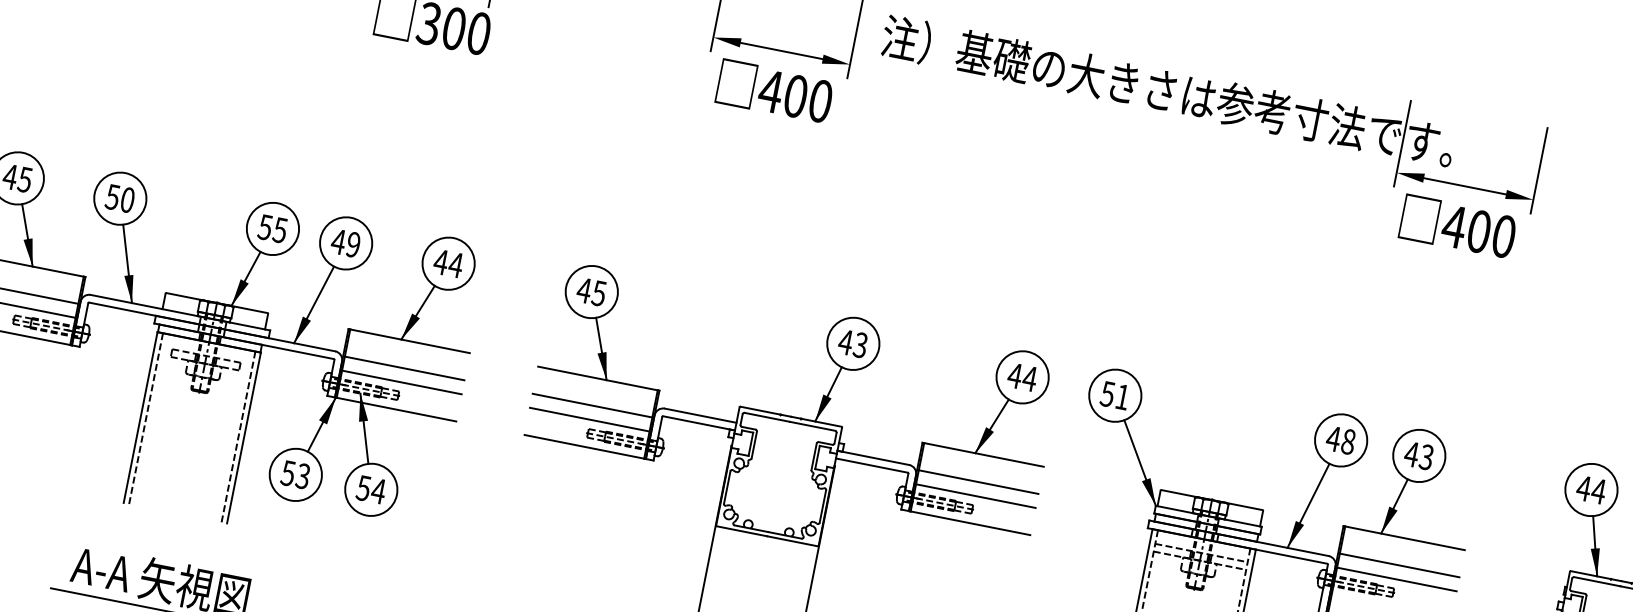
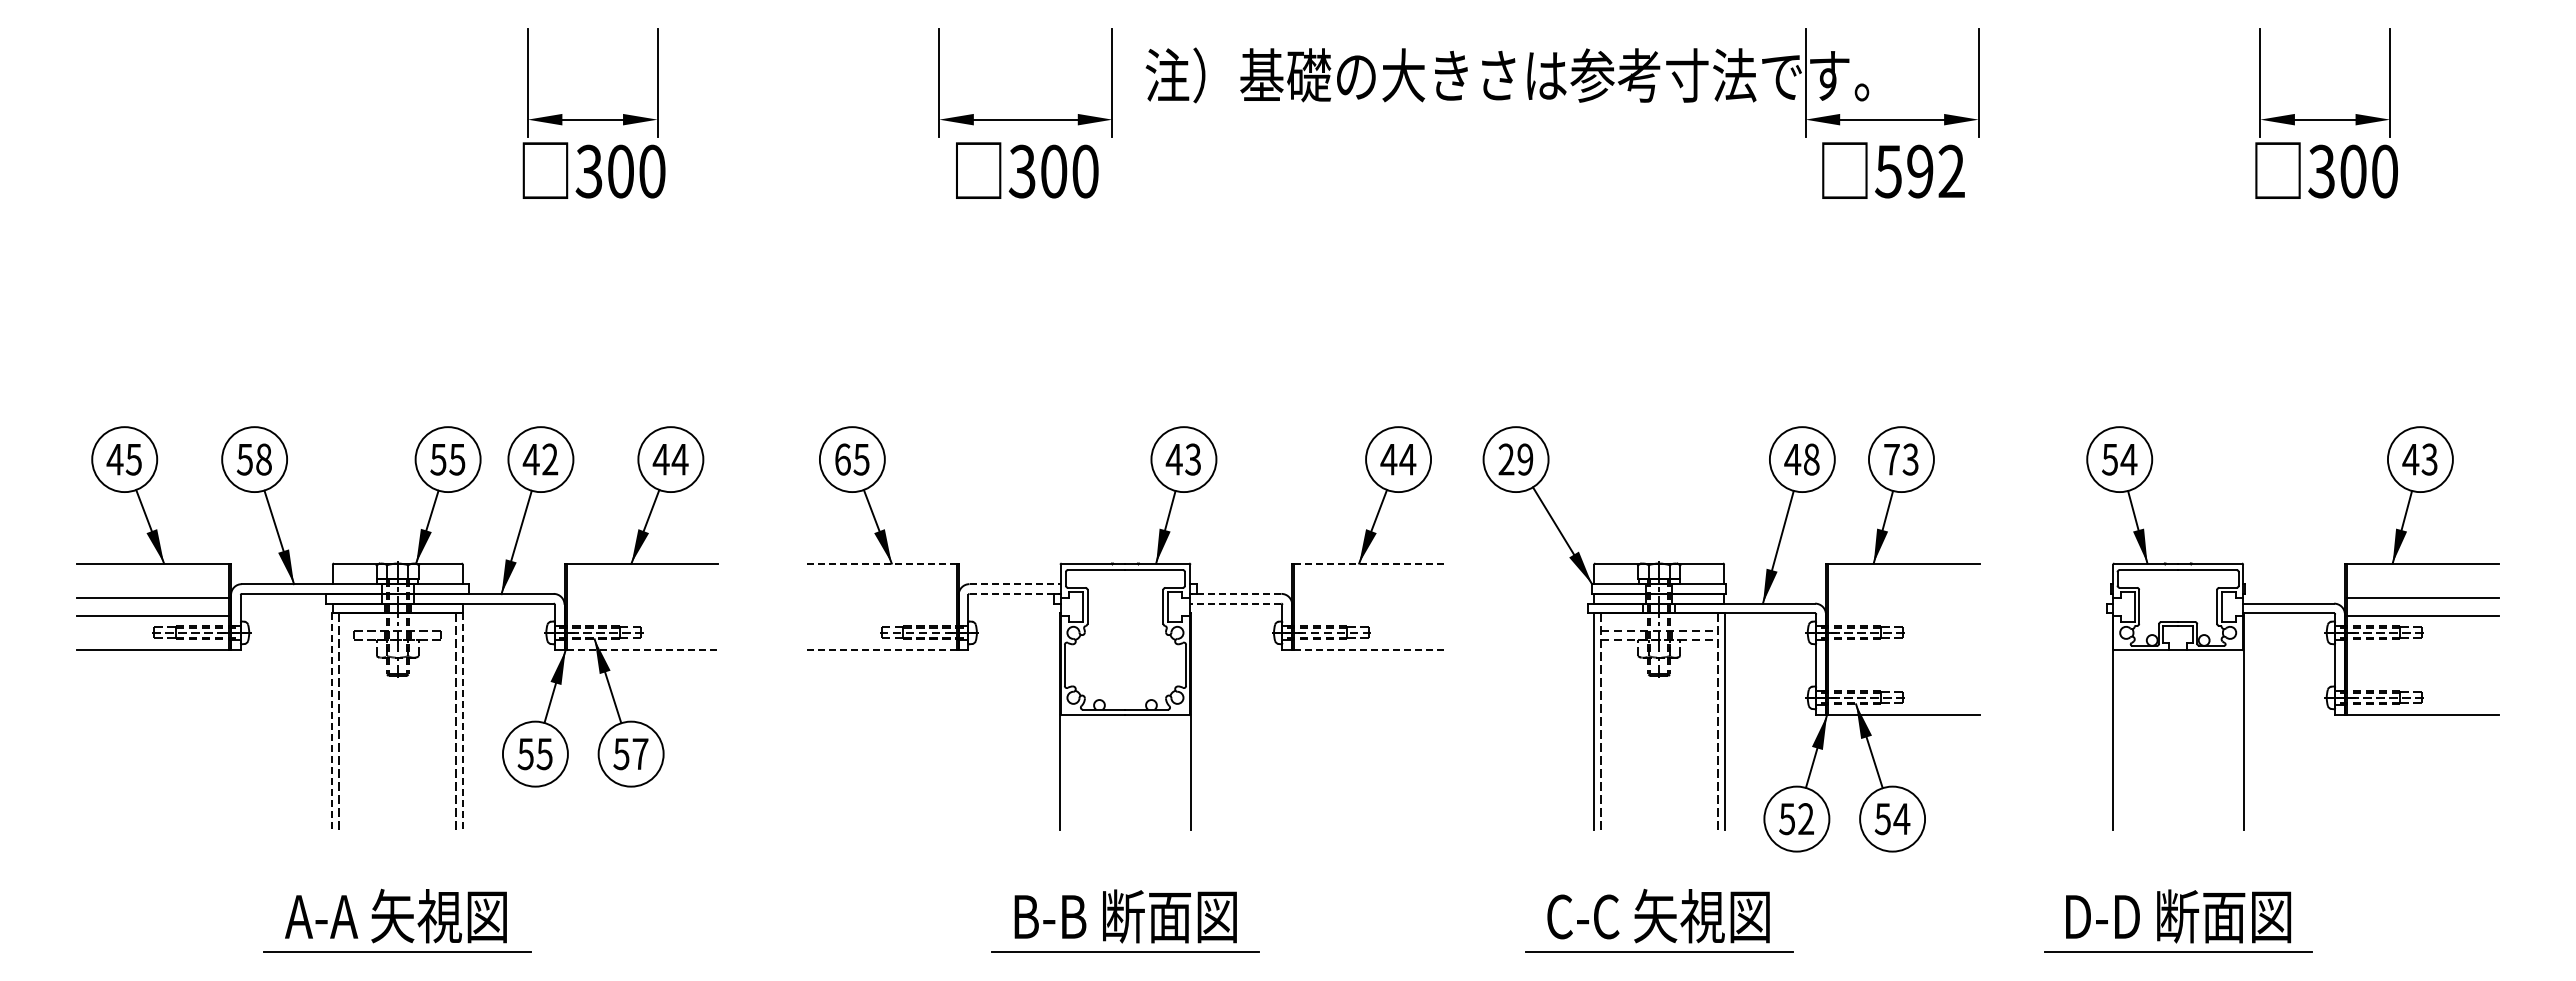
text: (770, 91) -> (1022, 171), 400 -> 300
text: (127, 200) -> (263, 459), 50 -> 58
text: (1478, 231) -> (1919, 171), 400 -> 592
text: (353, 244) -> (550, 459), 49 -> 42
text: (584, 290) -> (842, 459), 45 -> 65
line: (404, 368) -> (642, 598), removed
line: (597, 378) -> (880, 563), solid -> dashed
line: (401, 382) -> (642, 615), removed
text: (1114, 395) -> (1515, 459), 51 -> 29
line: (592, 406) -> (880, 598), removed
line: (396, 409) -> (642, 650), solid -> dashed
line: (700, 416) -> (1015, 584), solid -> dashed
line: (140, 418) -> (332, 722), solid -> dashed
line: (589, 419) -> (880, 615), removed
line: (699, 423) -> (1015, 593), solid -> dashed
line: (244, 438) -> (463, 722), solid -> dashed
line: (584, 447) -> (880, 650), solid -> dashed
line: (984, 454) -> (1370, 563), solid -> dashed
text: (1411, 454) -> (1891, 459), 43 -> 73
line: (873, 457) -> (1235, 593), solid -> dashed
line: (871, 465) -> (1235, 603), solid -> dashed
text: (303, 475) -> (544, 753), 53 -> 55
line: (978, 482) -> (1369, 598), removed
text: (1583, 488) -> (2109, 459), 44 -> 54
text: (377, 490) -> (639, 753), 54 -> 57
line: (975, 495) -> (1369, 615), removed
line: (970, 523) -> (1370, 650), solid -> dashed
line: (1399, 565) -> (1903, 598), removed
line: (1396, 579) -> (1903, 615), removed

